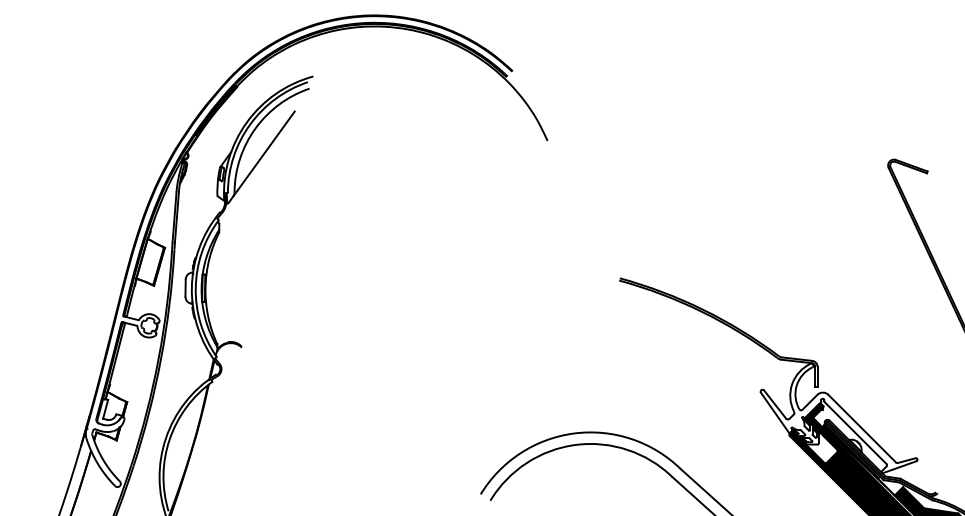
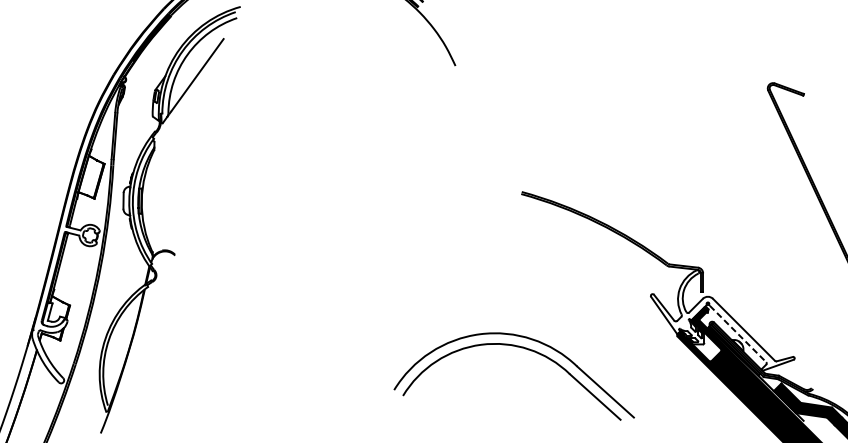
line: (856, 433) -> (738, 334), solid -> dashed

